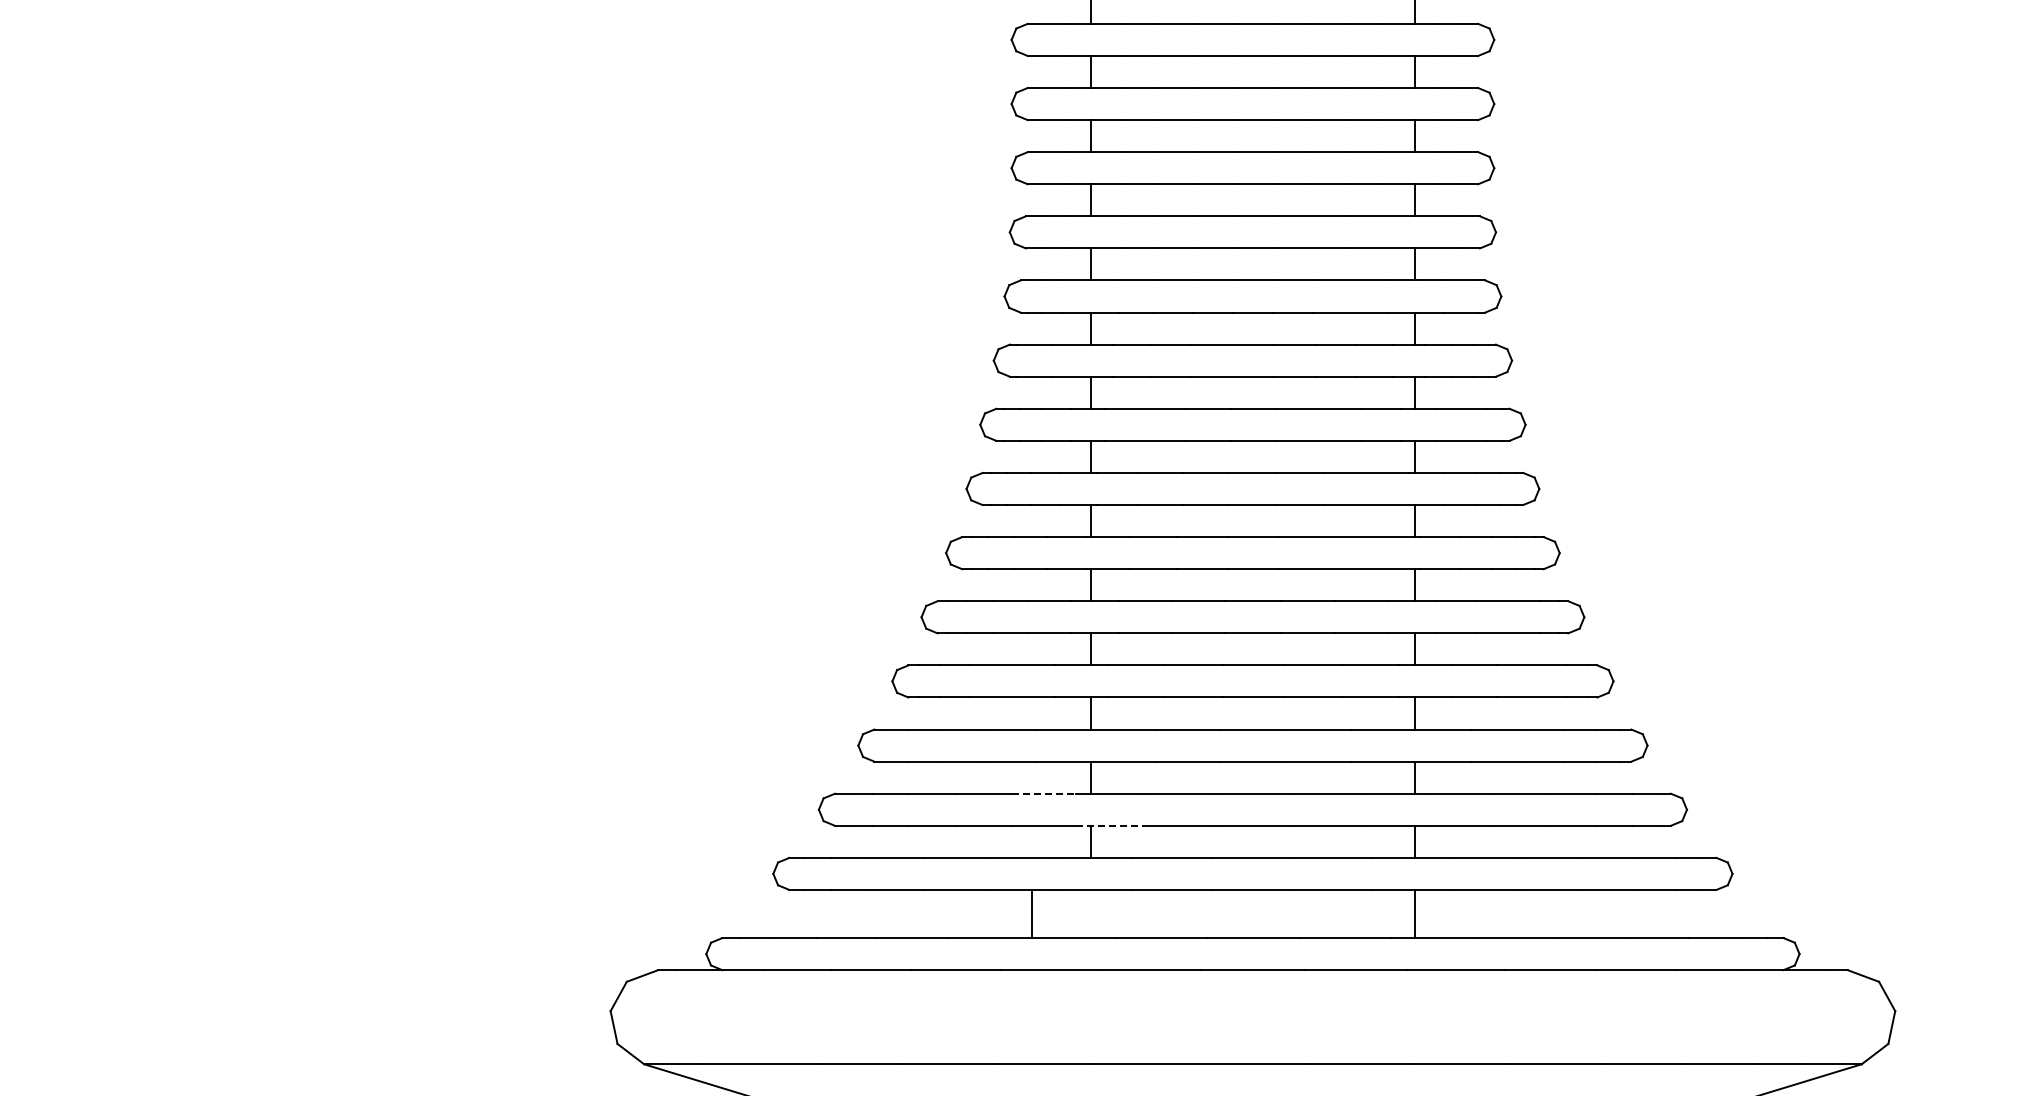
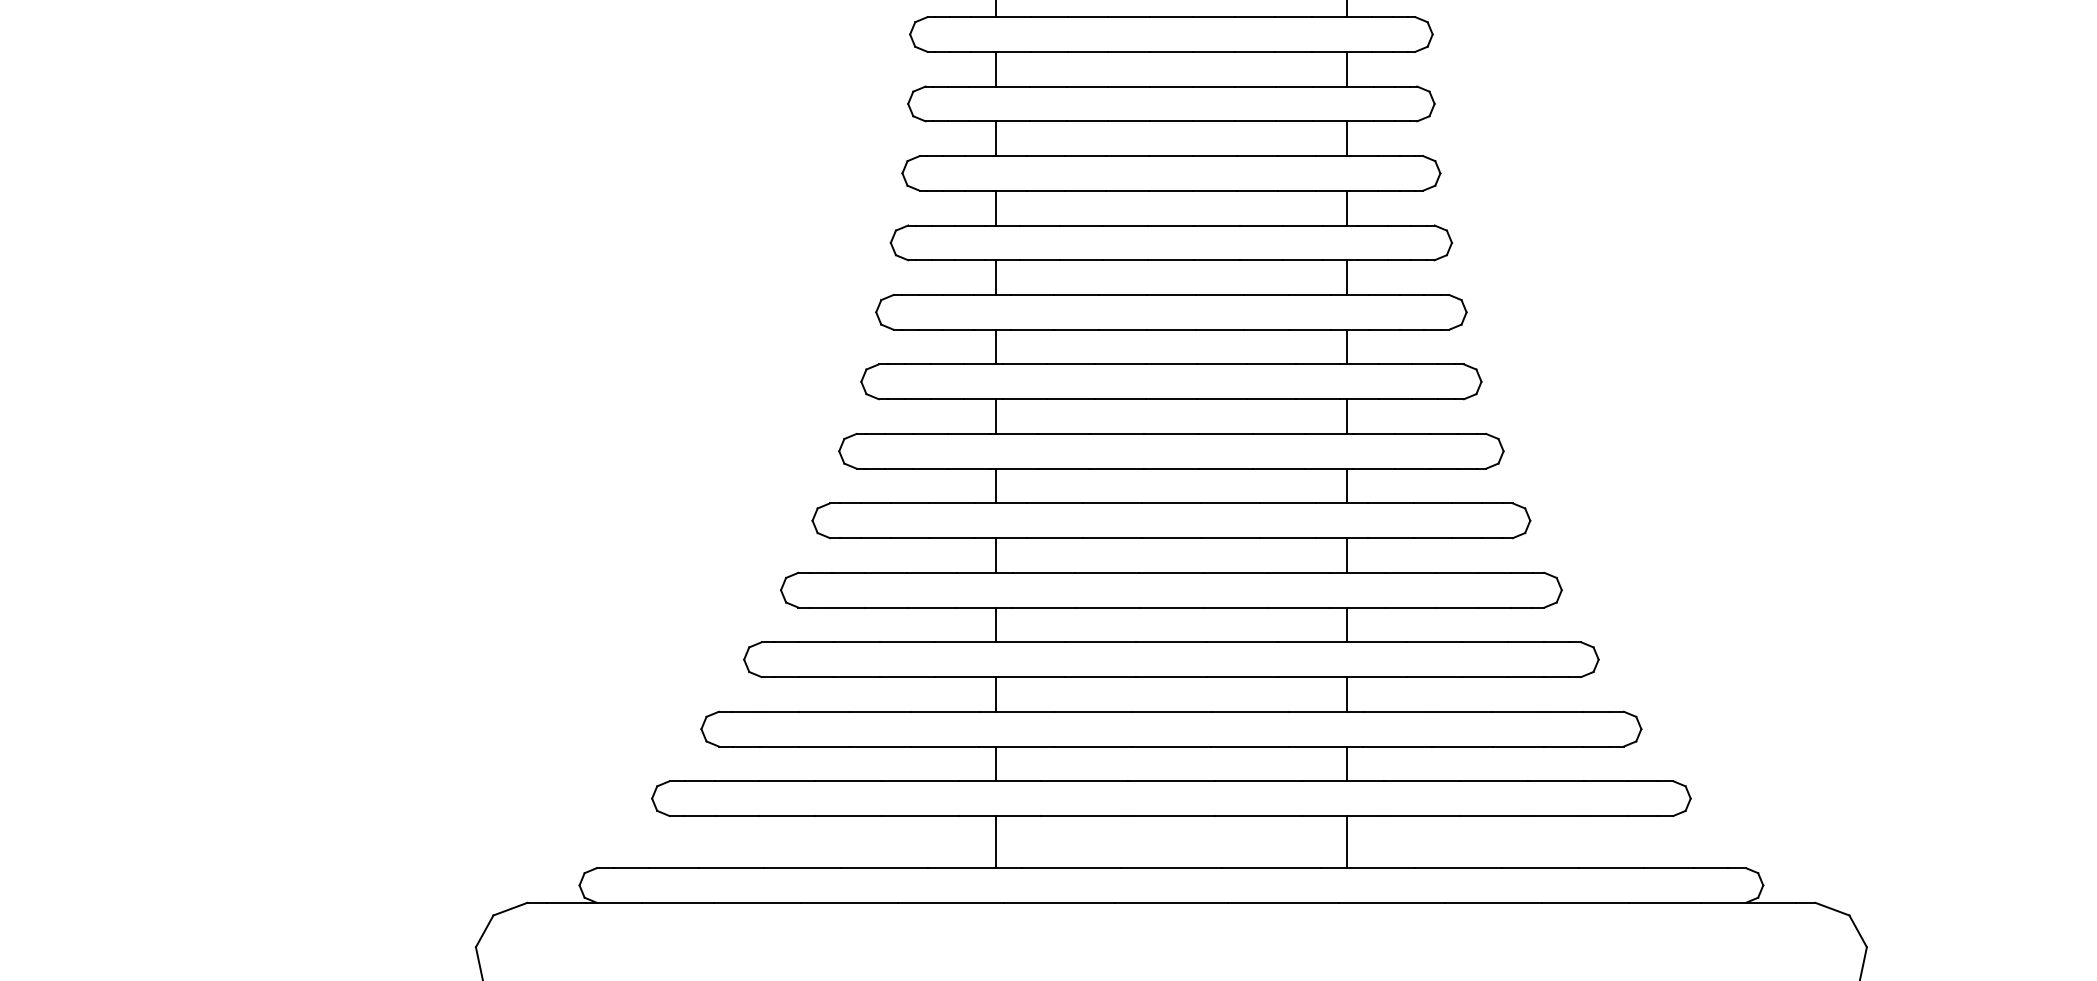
line: (1043, 793) -> (944, 711), dashed -> solid
line: (1110, 825) -> (1017, 746), dashed -> solid
line: (1032, 913) -> (996, 841), moved

